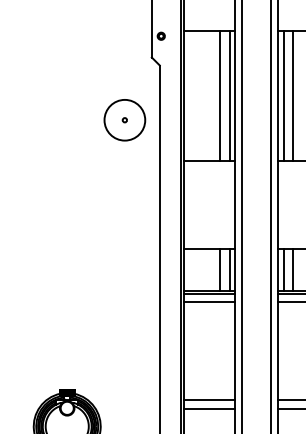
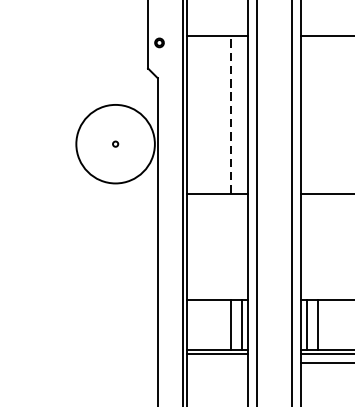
line: (220, 95) -> (230, 114), solid -> dashed
line: (229, 95) -> (241, 114), removed
line: (283, 95) -> (306, 114), removed
line: (293, 95) -> (318, 114), removed
circle: (124, 119) -> (115, 143), size x1.6
line: (208, 301) -> (216, 362), removed

